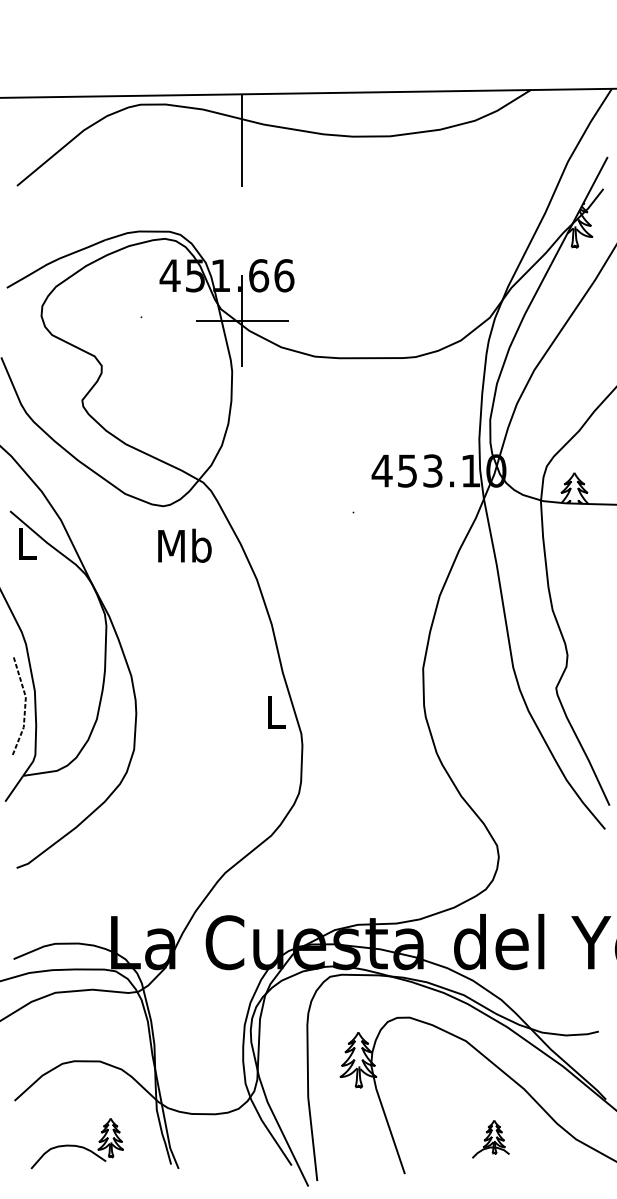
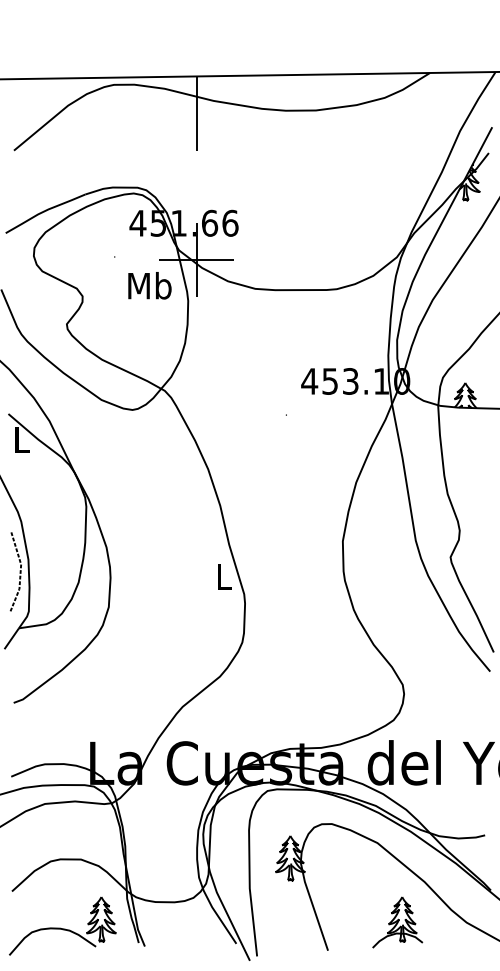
text: (184, 545) -> (149, 285), moved
part: (490, 1139) -> (397, 922), size x1.67
part: (77, 1143) -> (62, 925), size x1.43

